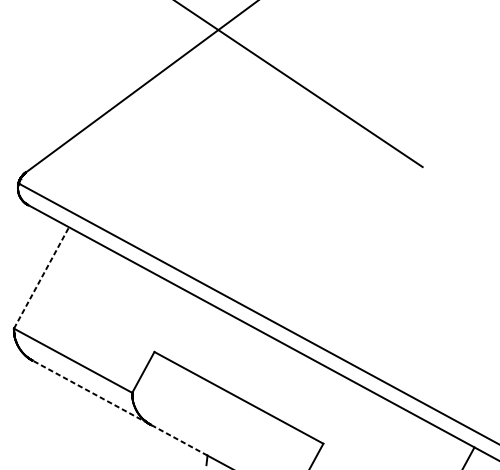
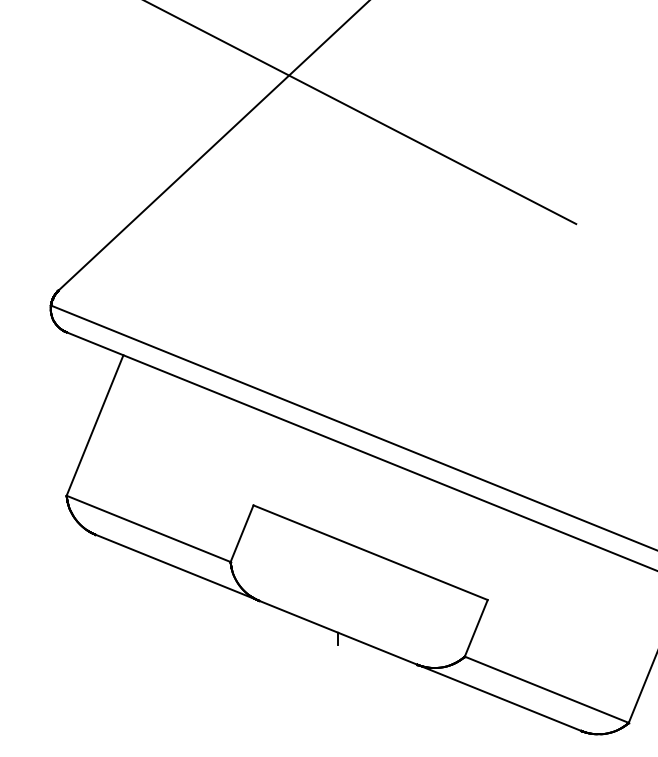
line: (41, 277) -> (95, 425), dashed -> solid
line: (119, 407) -> (216, 583), dashed -> solid

